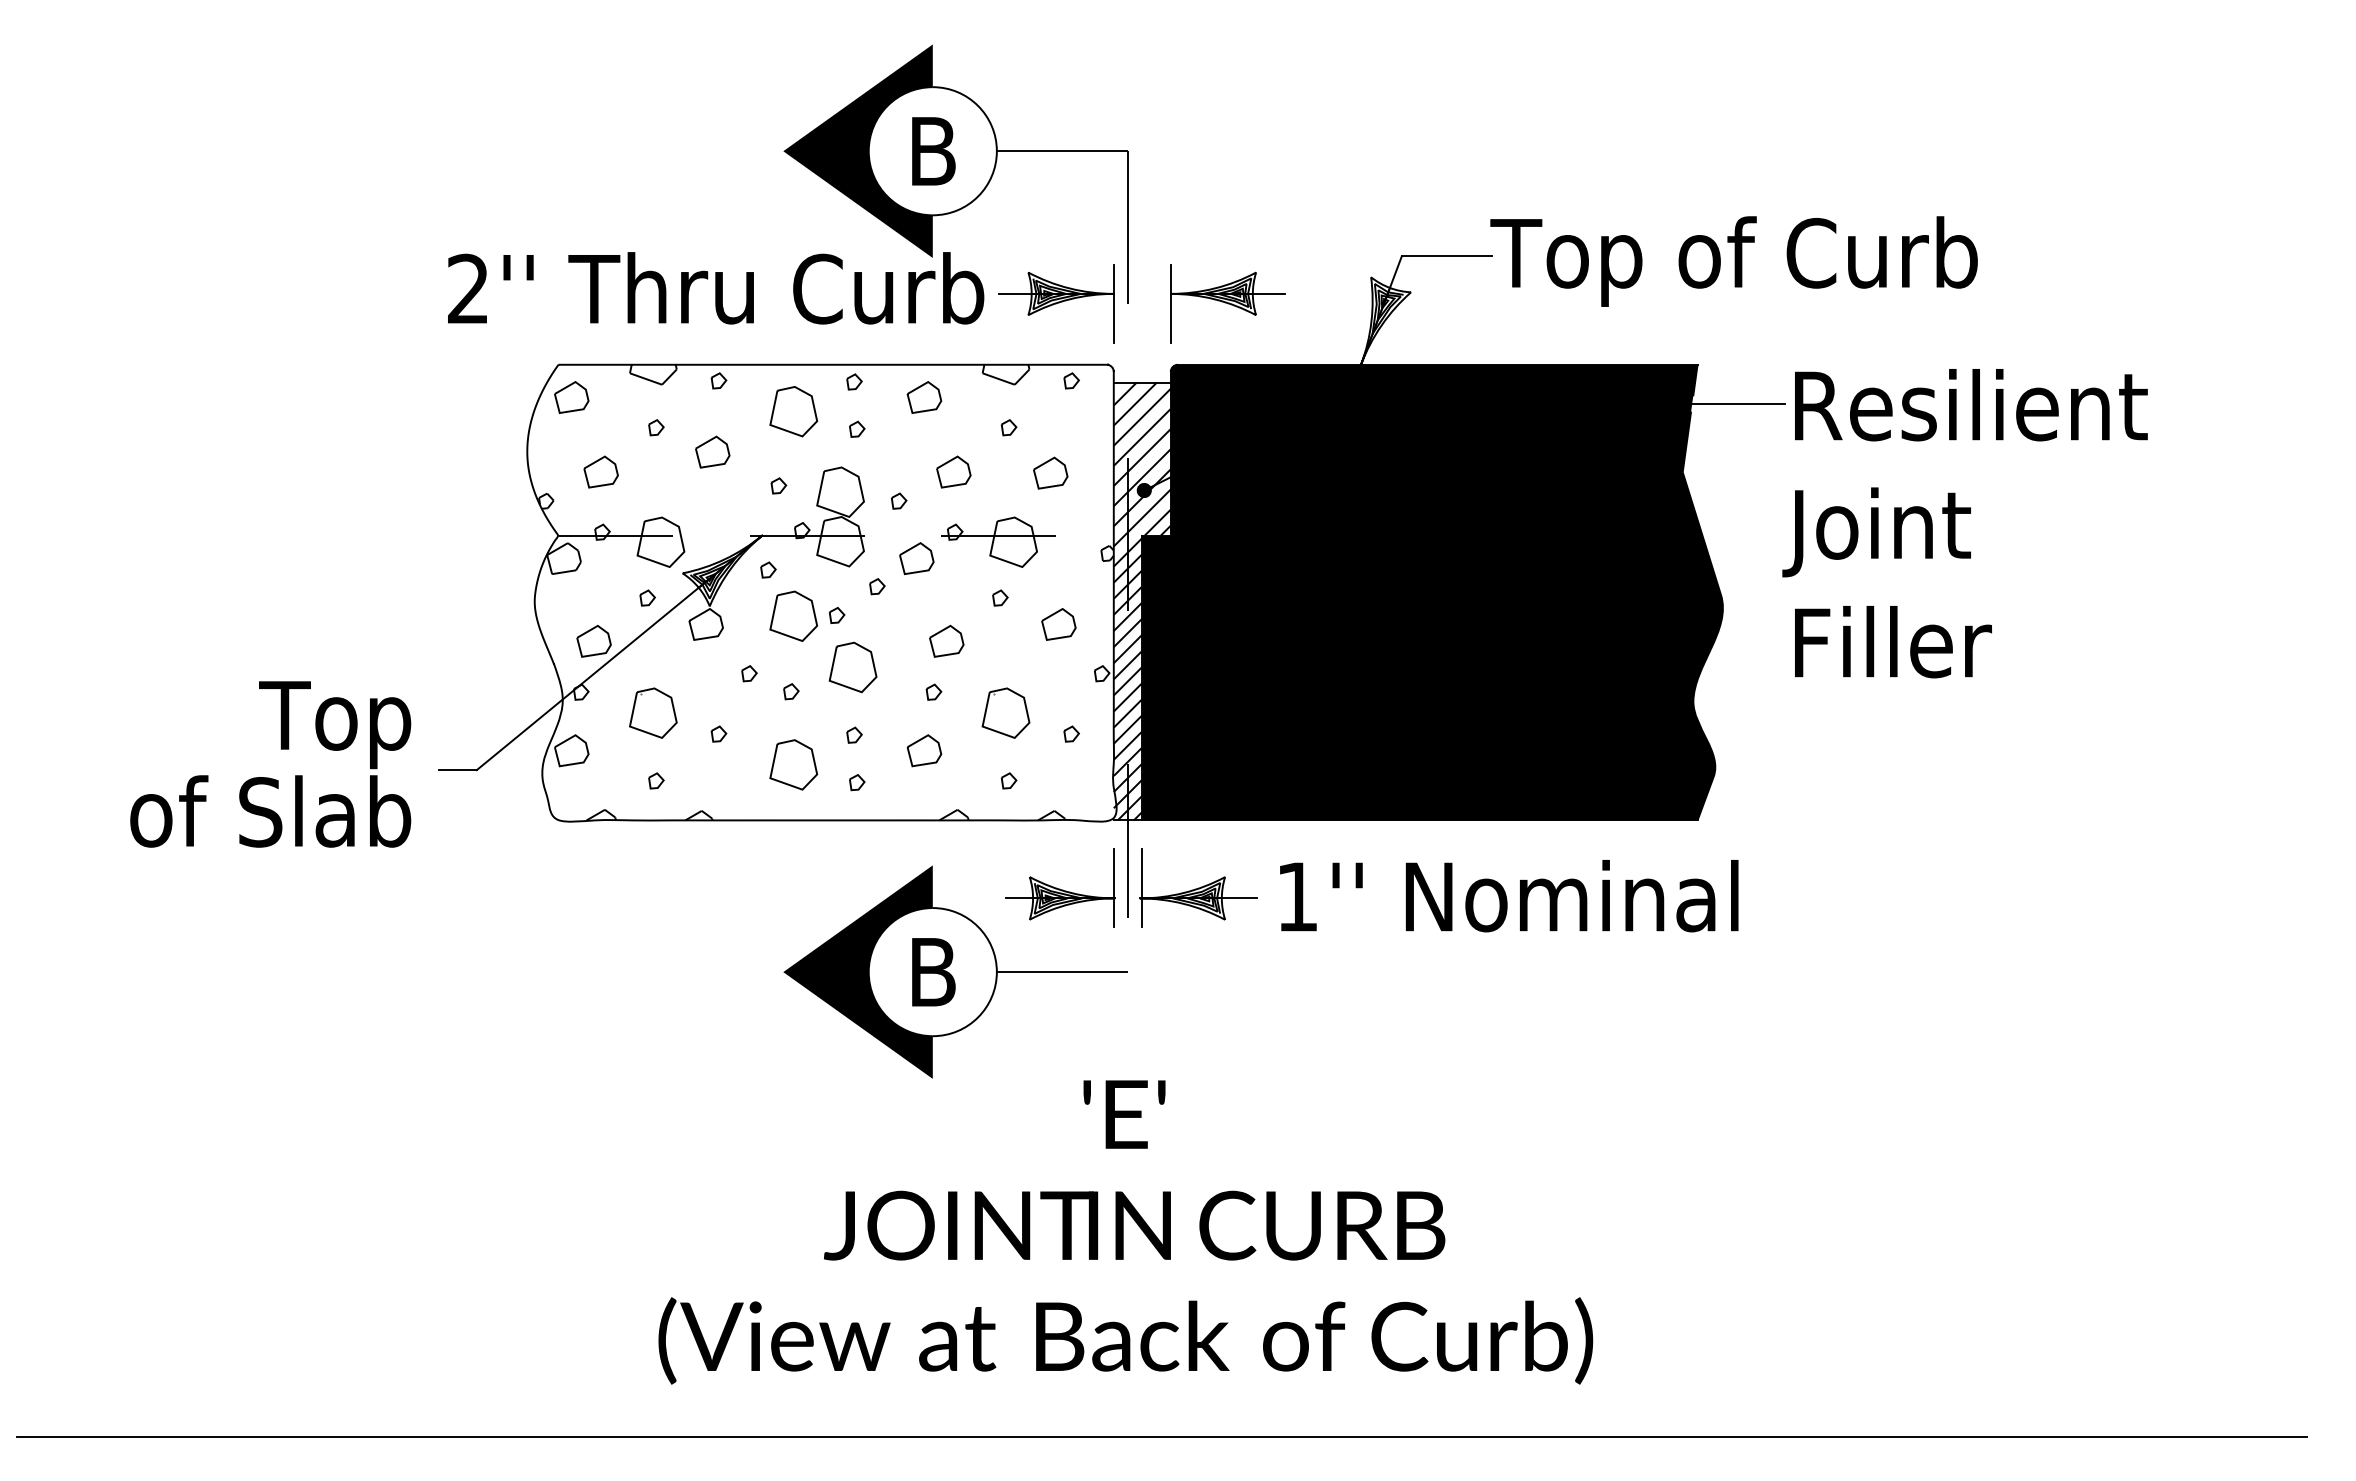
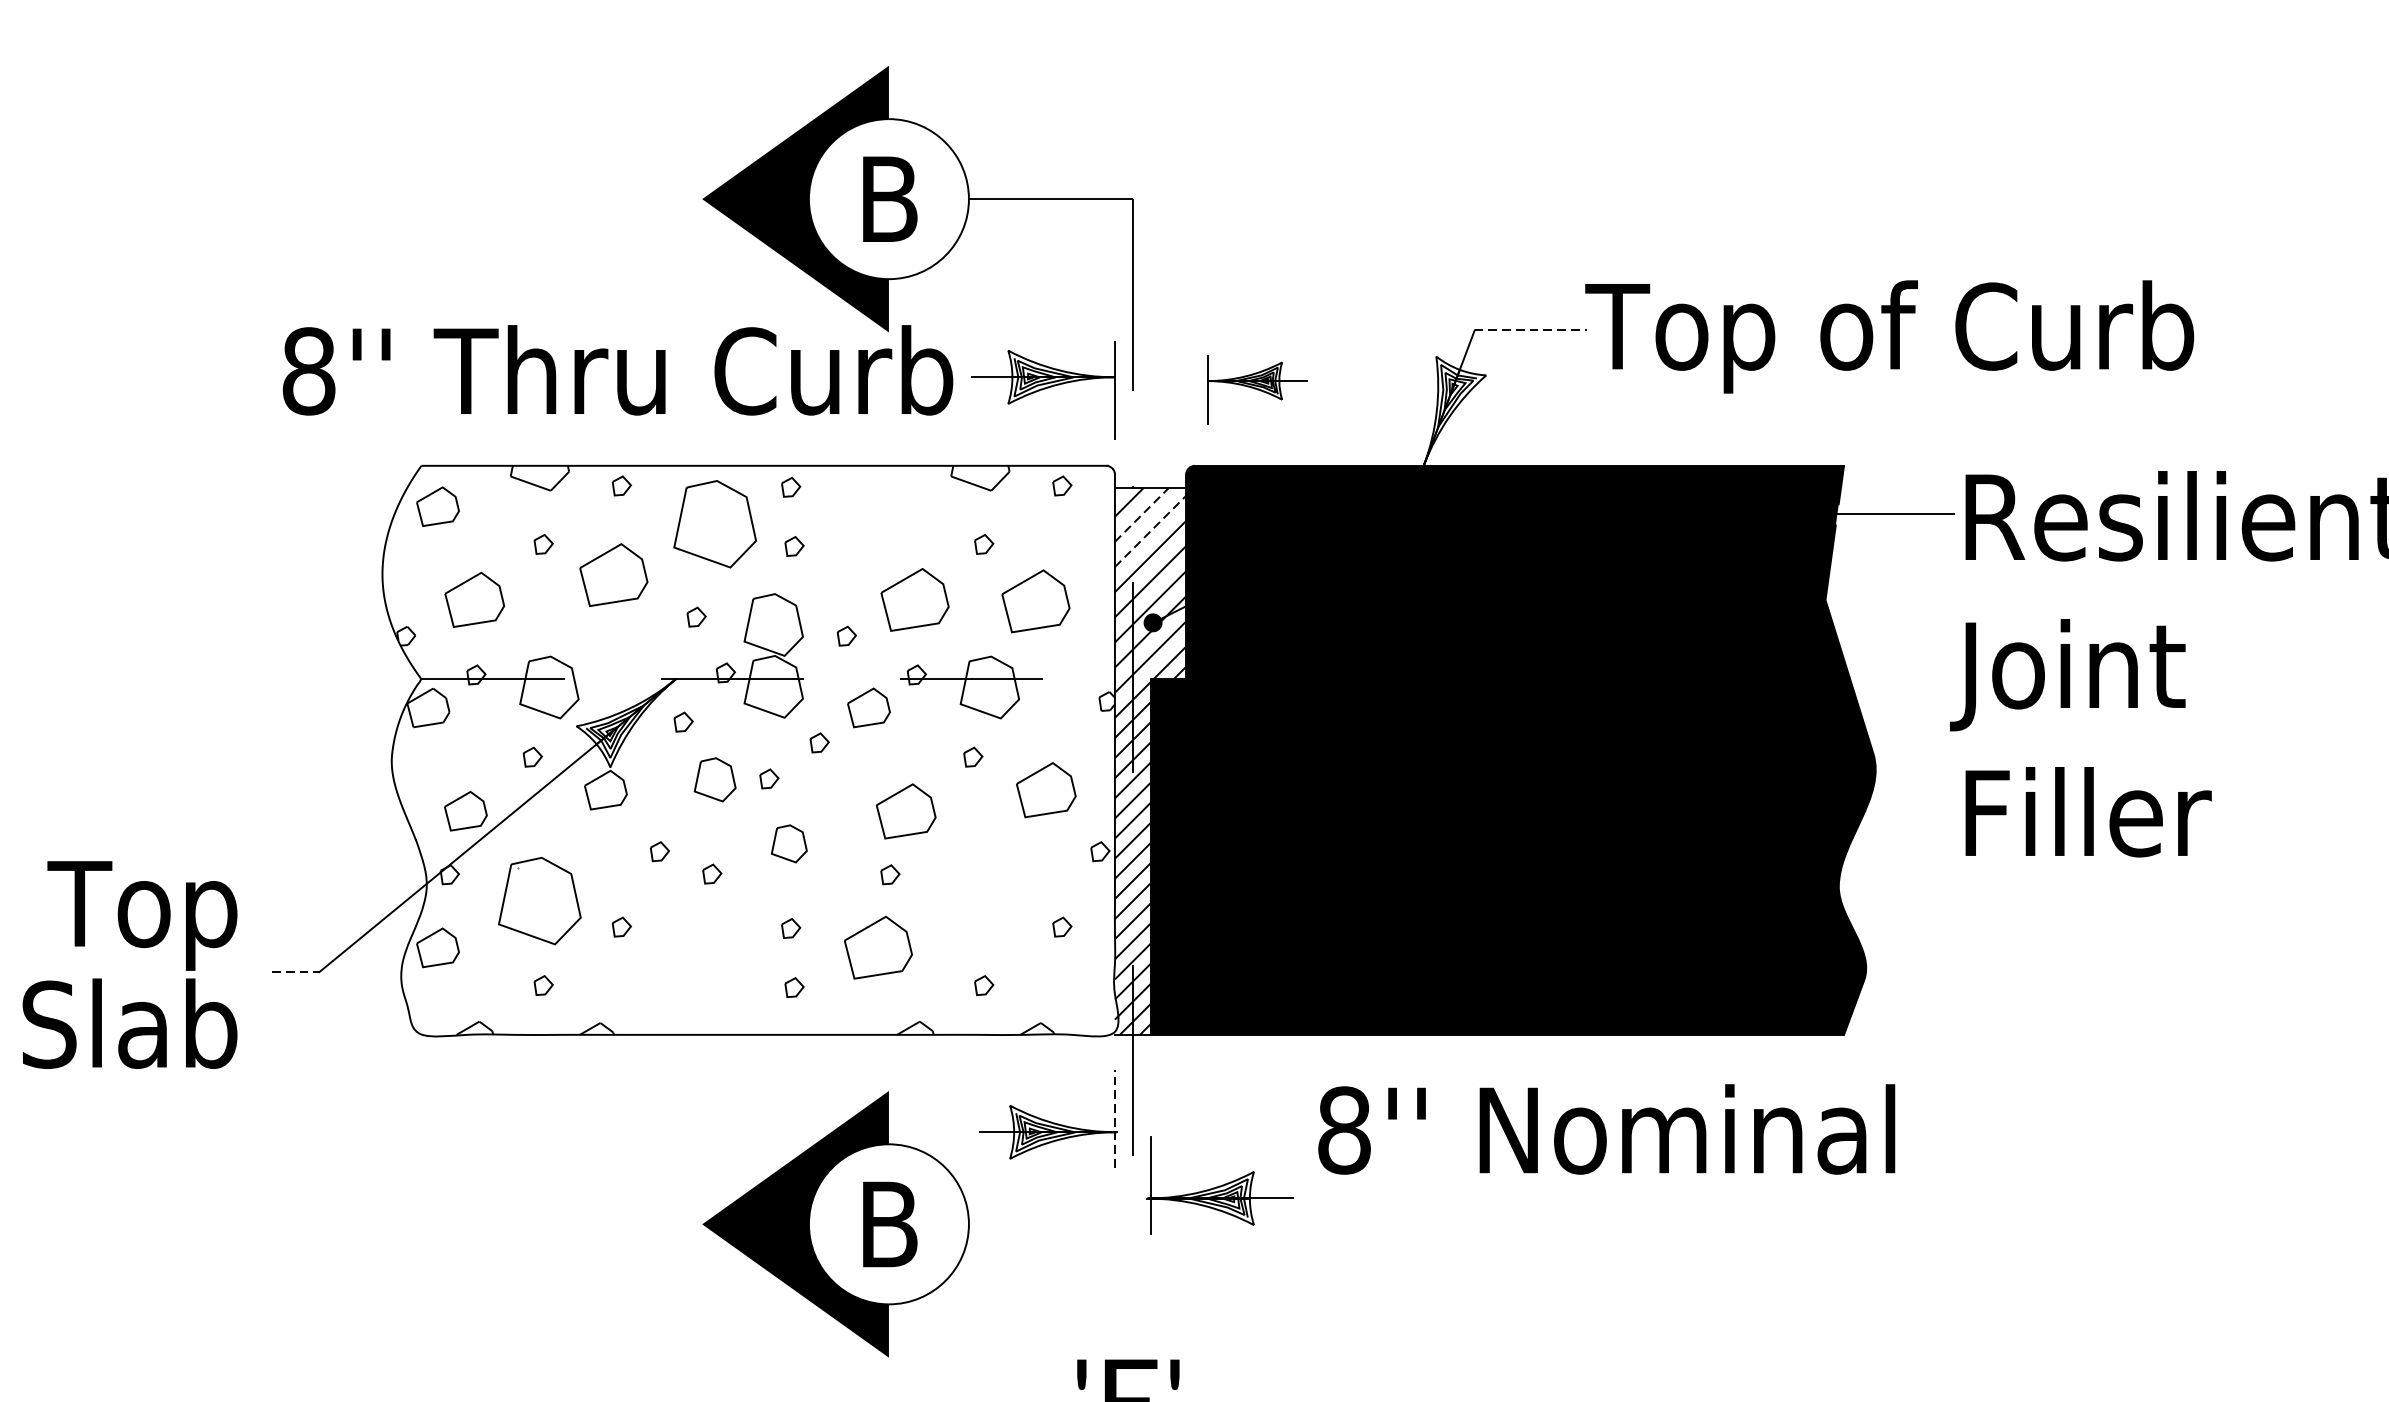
line: (1447, 256) -> (1531, 330), solid -> dashed
text: (468, 288) -> (309, 370), 2'' -> 8''
part: (1227, 303) -> (1256, 389), size x0.7
part: (924, 397) -> (878, 506), removed
line: (1135, 403) -> (1142, 514), solid -> dashed
part: (793, 411) -> (714, 524), size x1.4
line: (1142, 416) -> (1150, 530), solid -> dashed
part: (712, 451) -> (613, 574), size x1.6
part: (600, 471) -> (473, 599), size x1.4
part: (953, 471) -> (914, 599), size x1.6
part: (1050, 472) -> (1035, 600), size x1.6
part: (793, 615) -> (714, 778), size x0.7
part: (1058, 624) -> (1045, 790), size x1.4
part: (946, 640) -> (906, 810), size x1.4
part: (852, 667) -> (788, 843), size x0.6
part: (653, 712) -> (540, 900), size x1.4
part: (1005, 712) -> (979, 900), removed
part: (924, 750) -> (878, 947), size x1.6
part: (793, 764) -> (714, 965), removed
line: (457, 770) -> (295, 972), solid -> dashed
line: (1113, 887) -> (1114, 1118), solid -> dashed
part: (1198, 887) -> (1220, 1184), moved
text: (1297, 896) -> (1344, 1129), 1'' -> 8''
line: (1062, 972) -> (1050, 1224), removed

